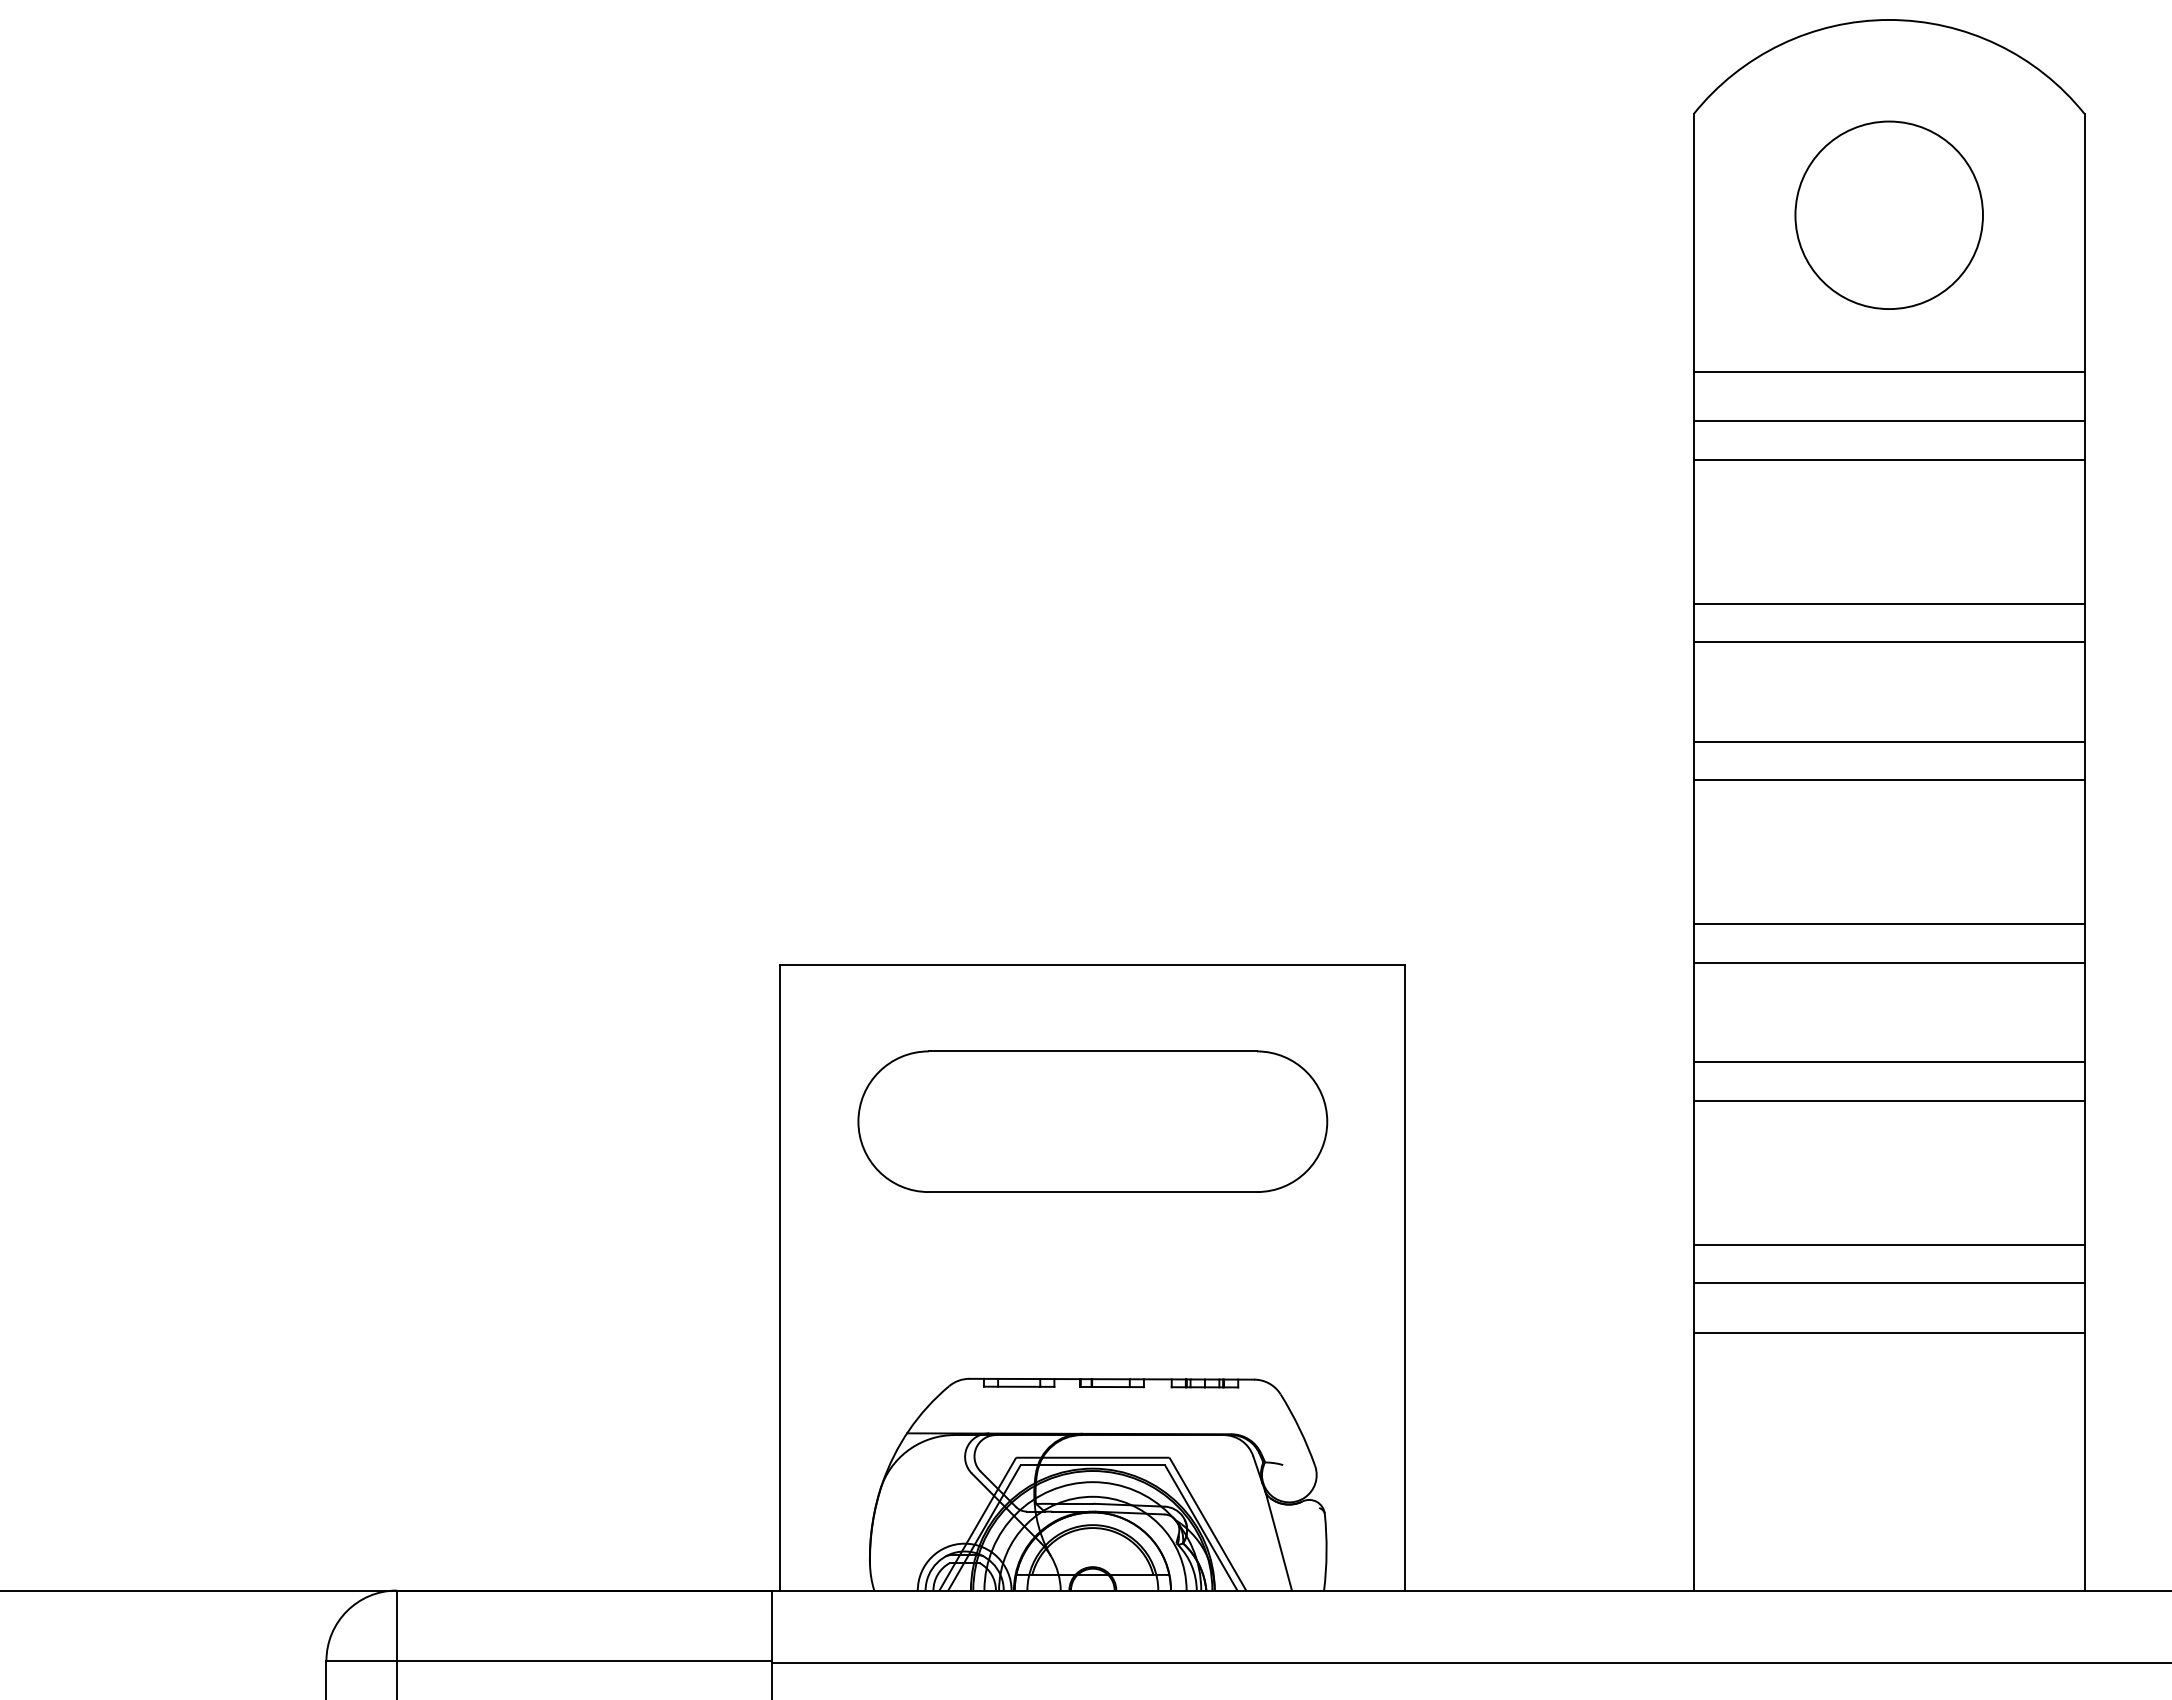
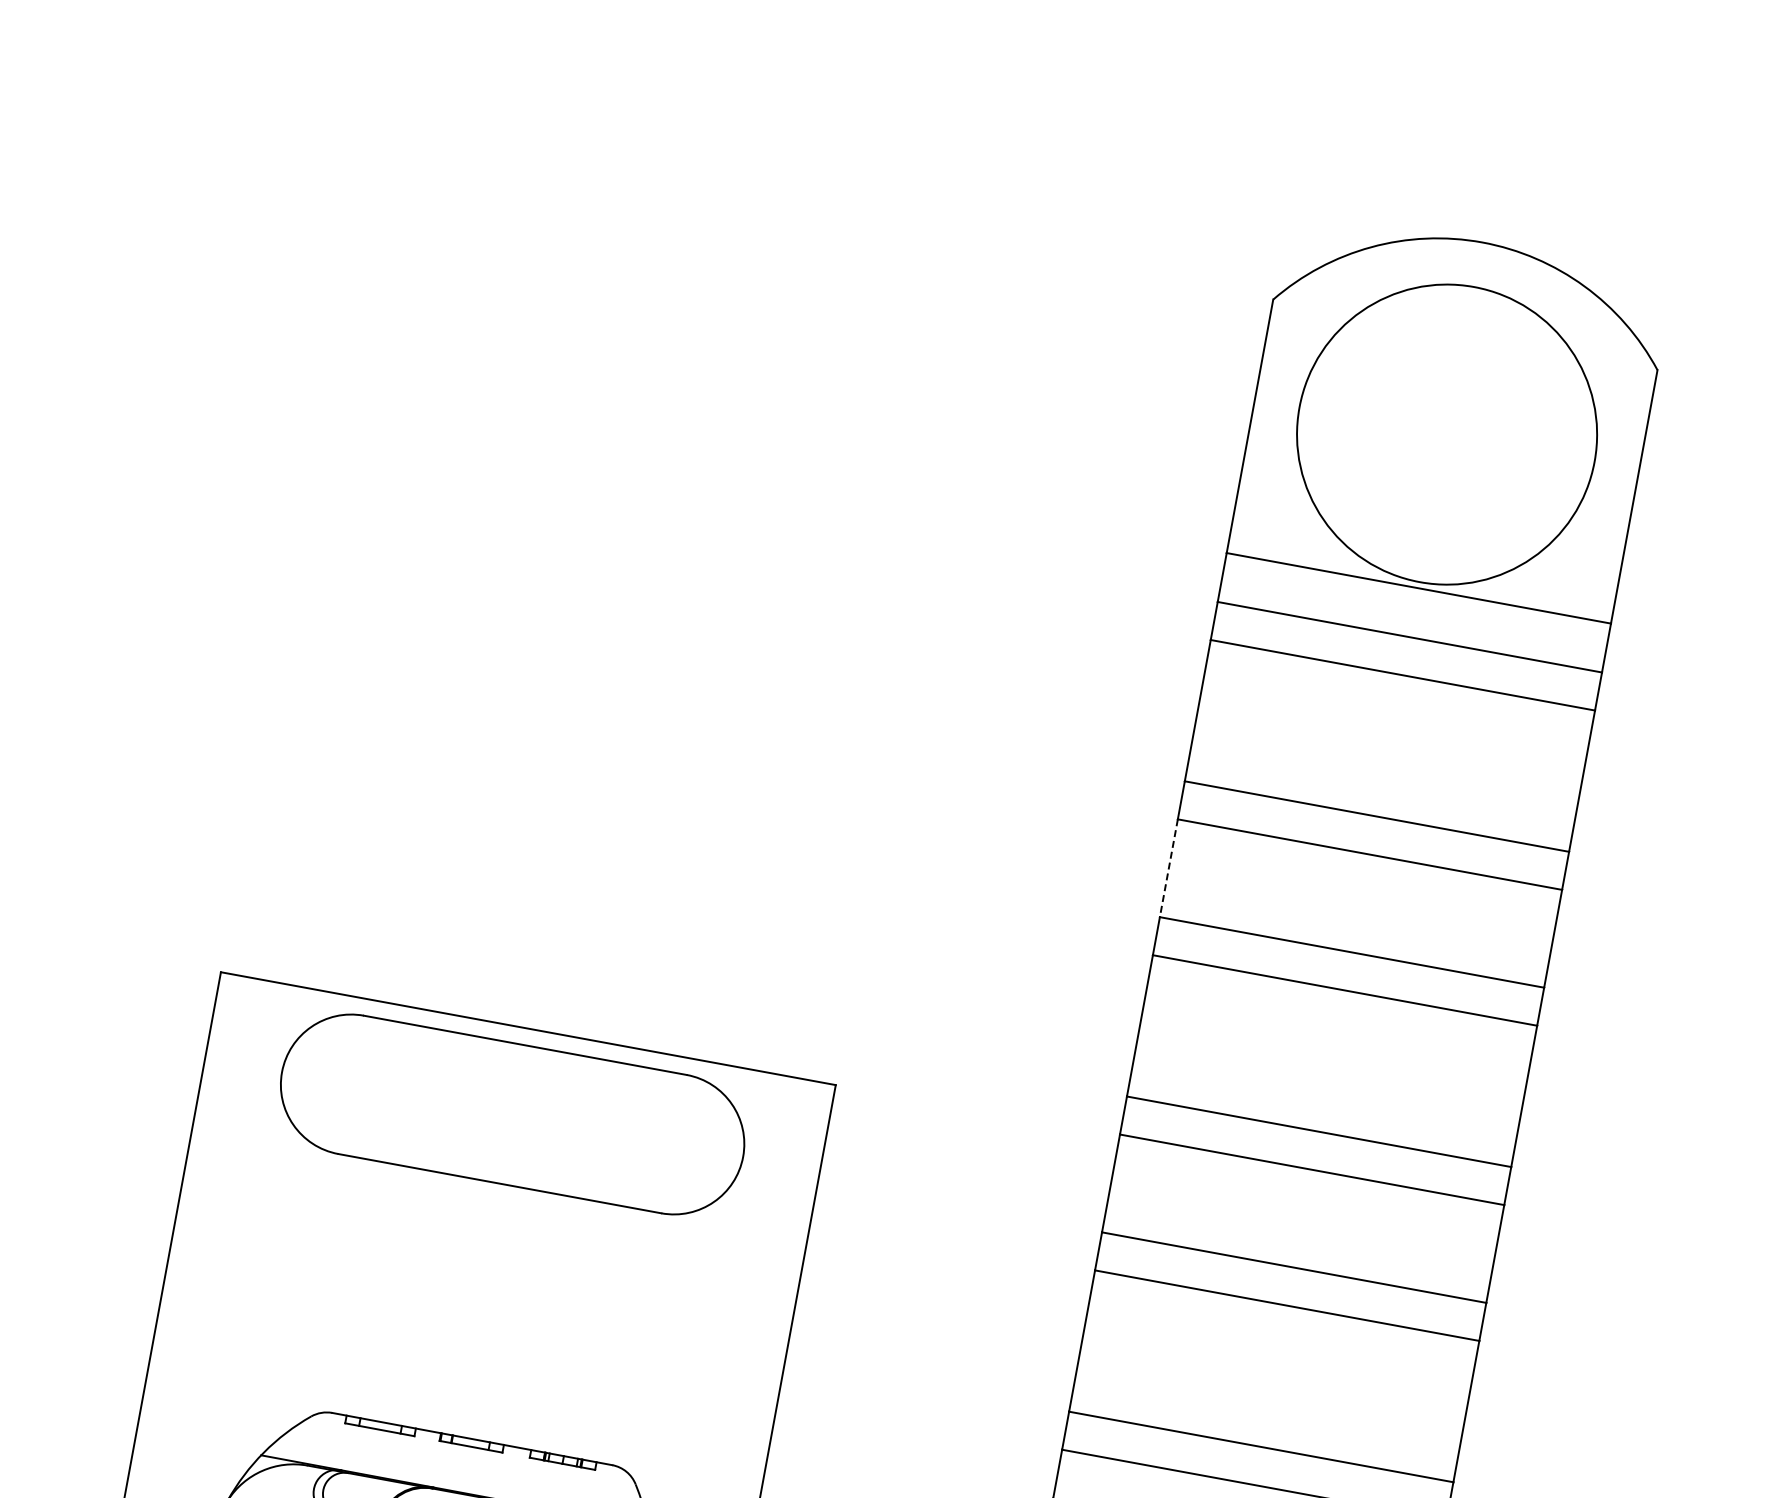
circle: (1888, 215) -> (1446, 434), size x1.6
line: (1693, 692) -> (1168, 868), solid -> dashed
part: (1092, 1121) -> (512, 1114), moved

